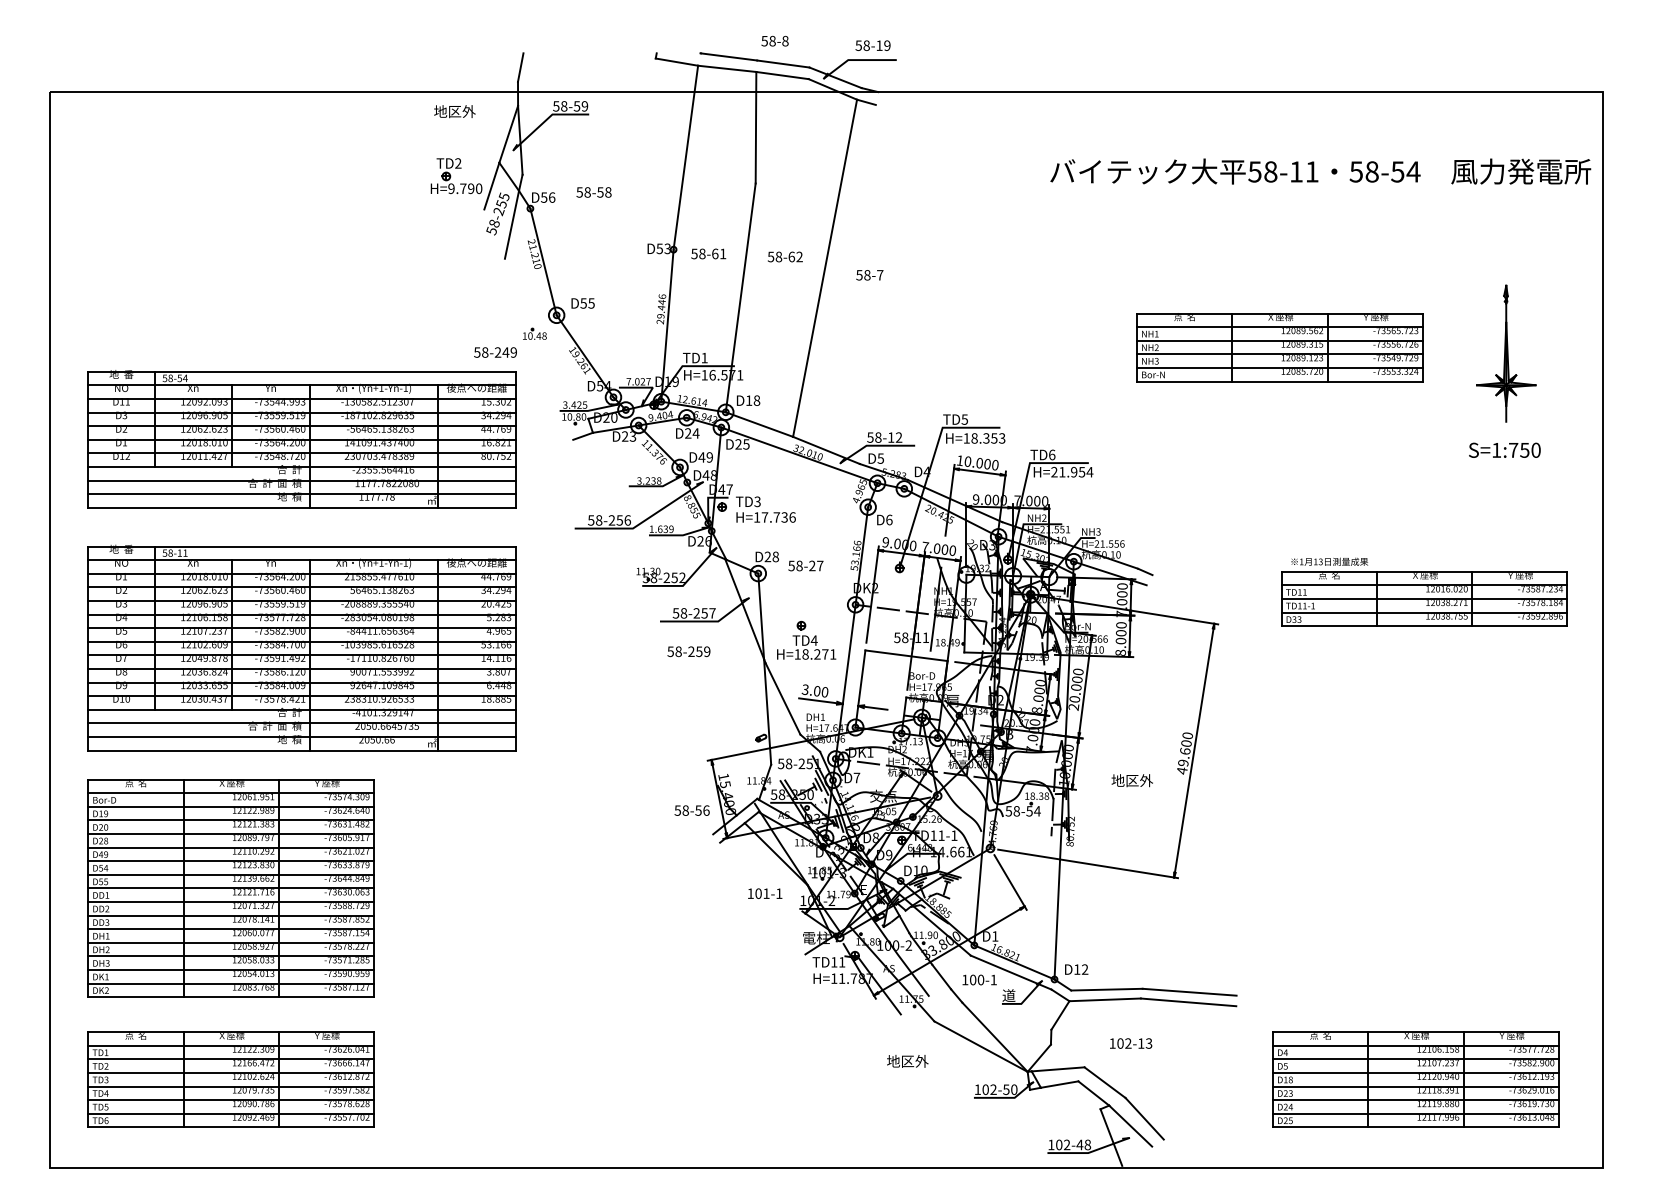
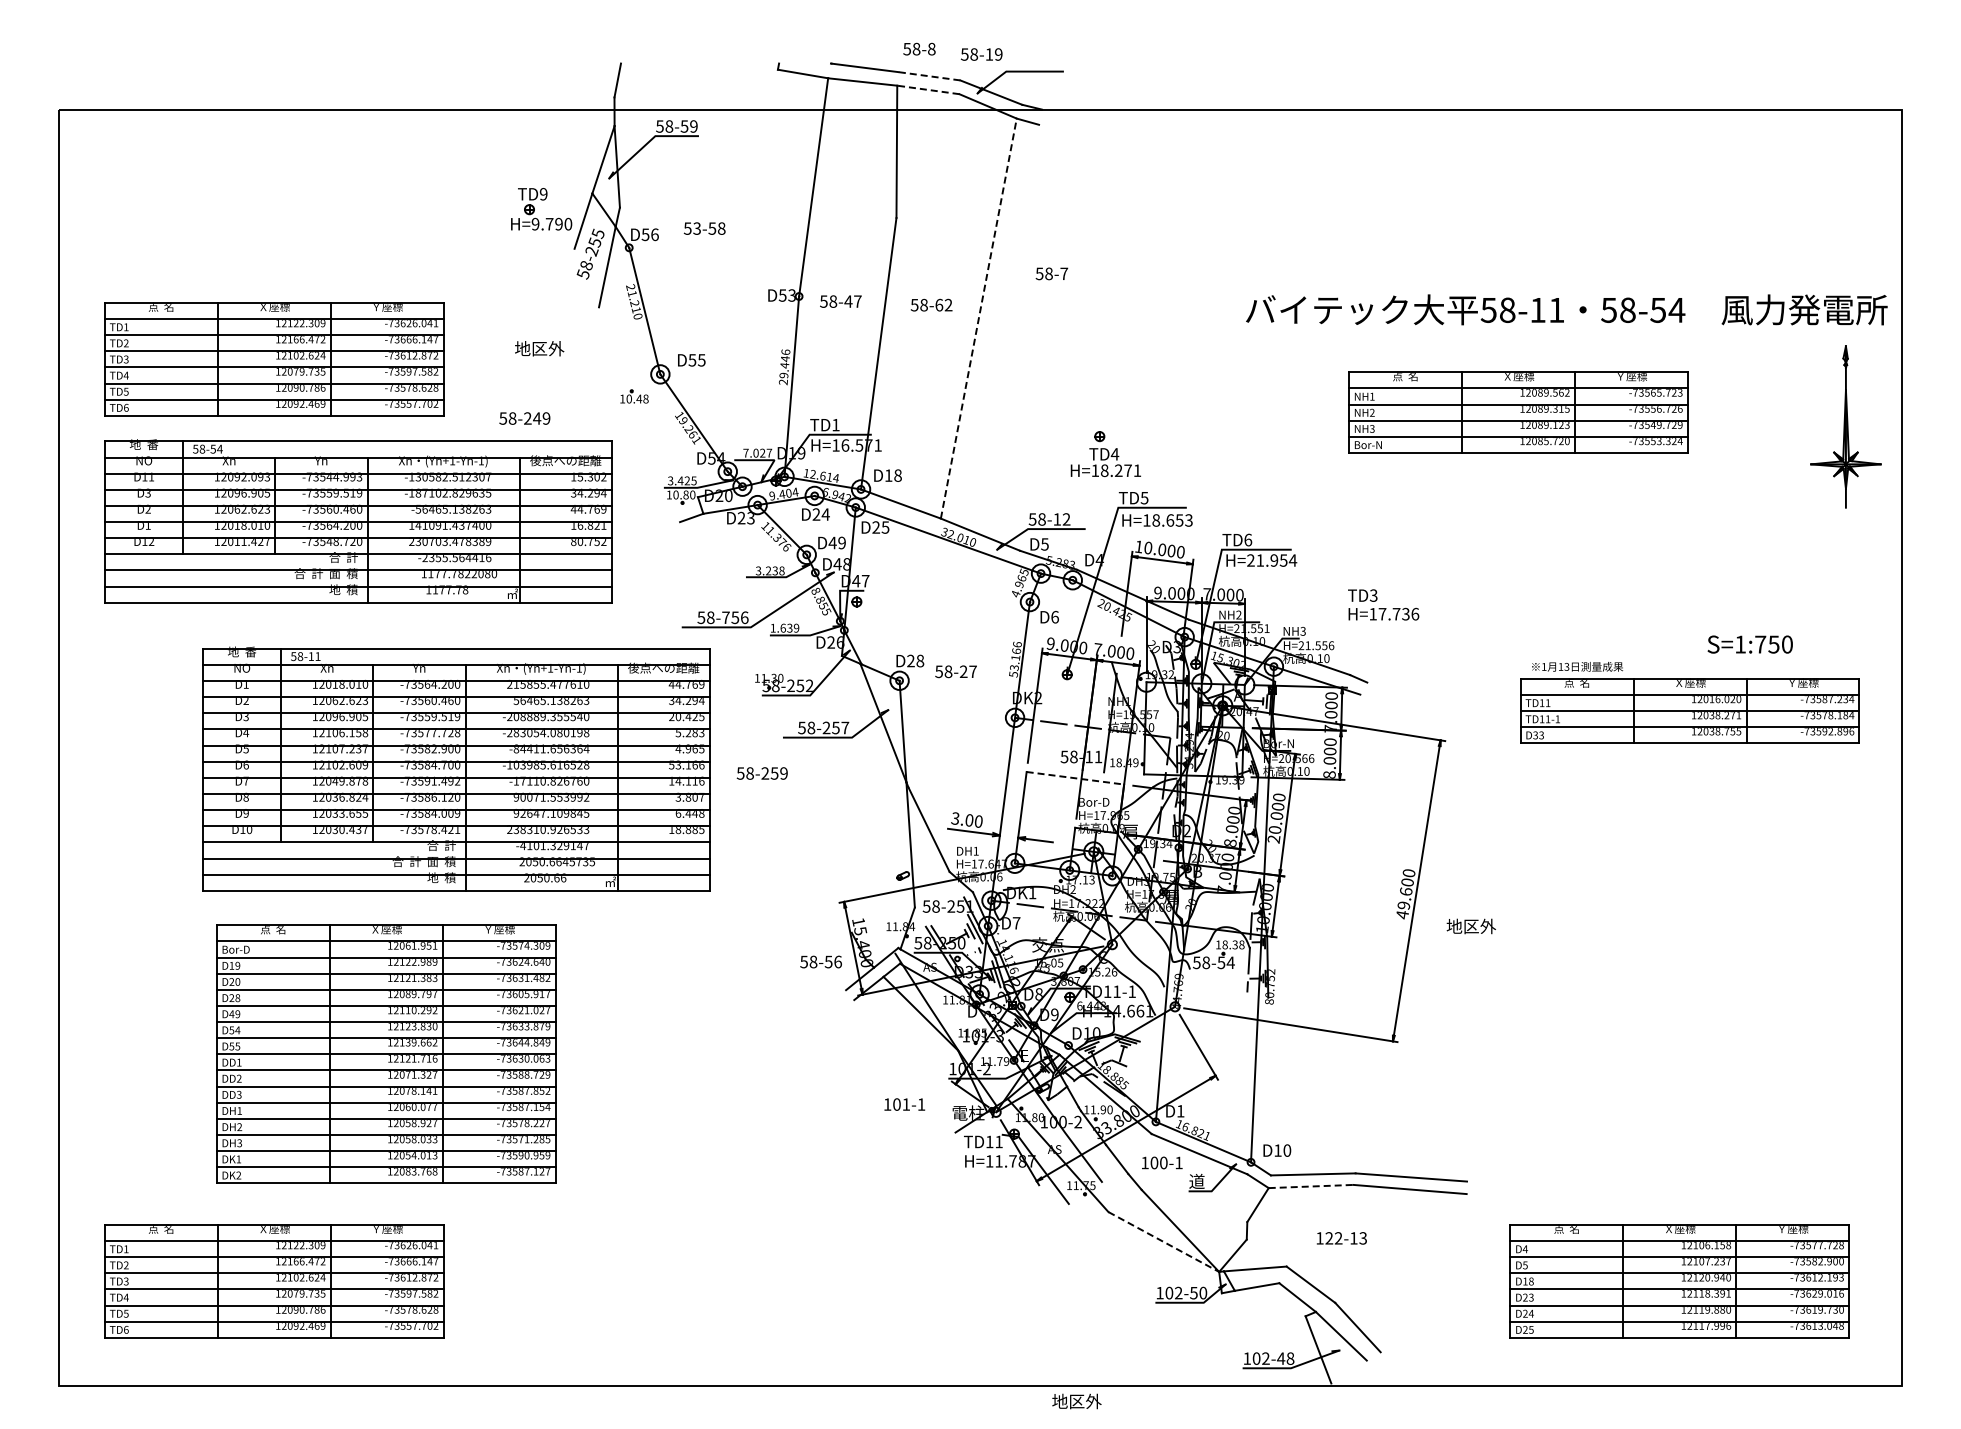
text: (872, 45) -> (981, 54), moved
line: (782, 64) -> (928, 76), solid -> dashed
line: (781, 75) -> (927, 89), solid -> dashed
text: (454, 111) -> (539, 348), moved
text: (458, 163) -> (543, 194), TD2 -> TD9
text: (1320, 171) -> (1566, 309), moved
text: (587, 192) -> (696, 228), 58-58 -> 53-58
text: (718, 253) -> (852, 301), 58-61 -> 58-47
line: (824, 268) -> (978, 318), solid -> dashed
text: (869, 274) -> (1051, 273), moved
part: (231, 302) -> (274, 359), added
text: (495, 352) -> (524, 418), moved
part: (1505, 353) -> (1845, 426), moved
text: (986, 438) -> (1170, 520), H=18.353 -> H=18.653
text: (1504, 450) -> (1749, 644), moved
text: (765, 509) -> (1383, 604), moved
text: (611, 520) -> (725, 617), 58-256 -> 58-756
part: (806, 640) -> (1105, 454), moved
part: (302, 647) -> (456, 768), moved
text: (688, 651) -> (761, 773), moved
line: (906, 655) -> (1075, 778), solid -> dashed
text: (1131, 780) -> (1470, 926), moved
part: (231, 887) -> (386, 1053), moved
text: (764, 893) -> (904, 1104), moved
text: (1085, 969) -> (1287, 1150), D12 -> D10
line: (1105, 999) -> (1311, 1186), solid -> dashed
text: (1120, 1043) -> (1329, 1238), 102-13 -> 122-13
line: (980, 1047) -> (1163, 1242), solid -> dashed
text: (907, 1061) -> (1076, 1401), moved

